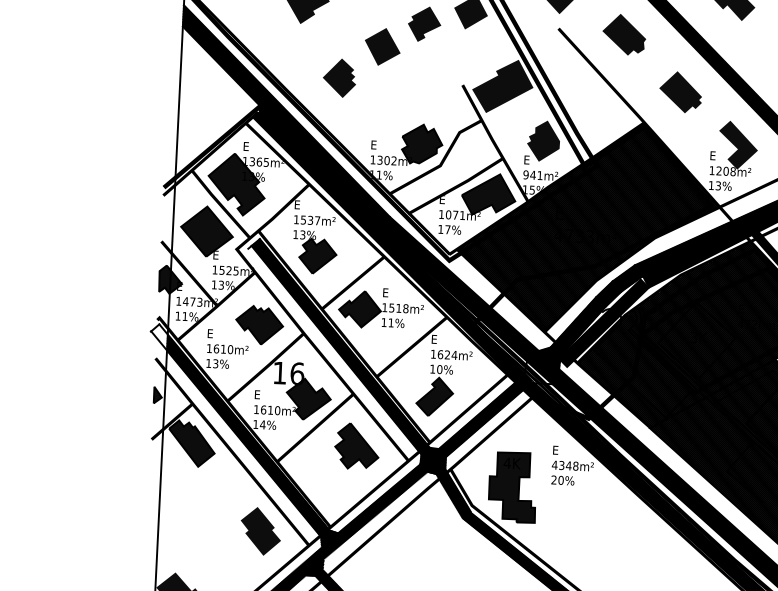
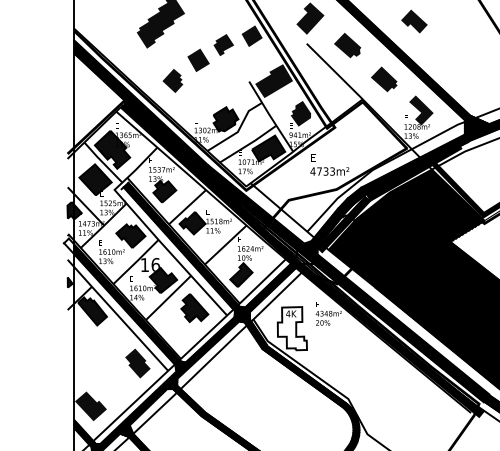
hatch: (588, 227) -> (331, 165), removed
fill: (513, 487) -> (292, 328), removed

